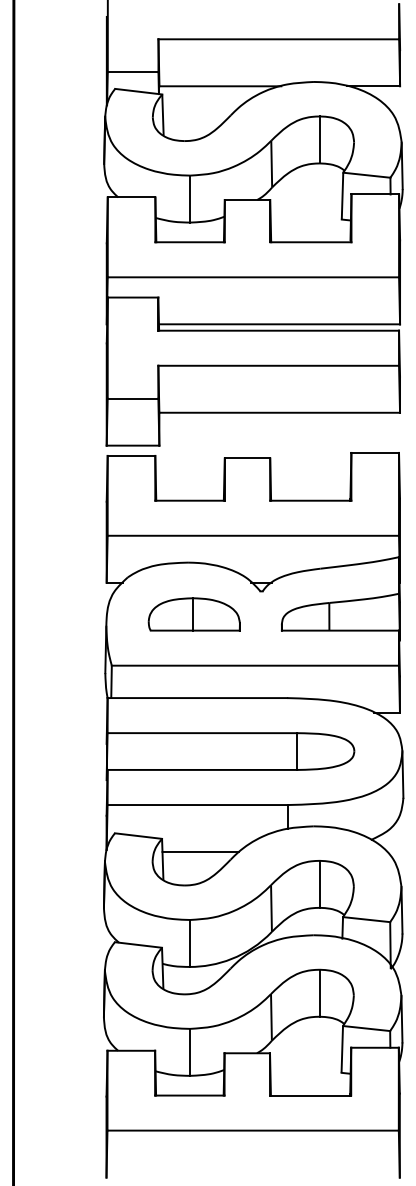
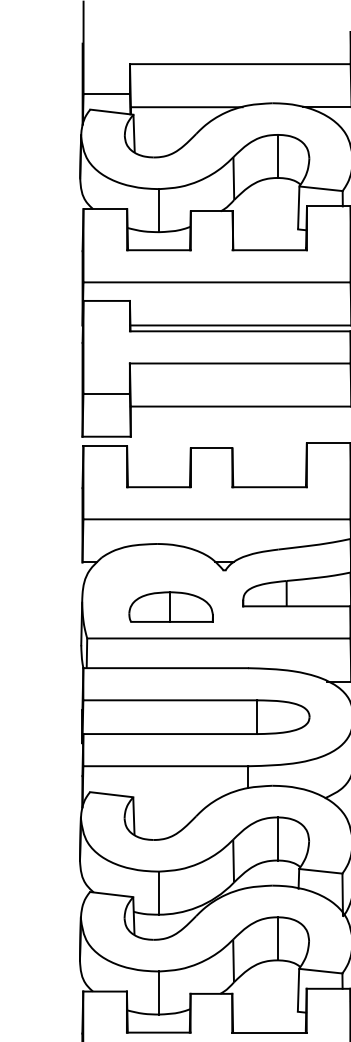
part: (193, 614) -> (170, 607), moved
line: (200, 851) -> (168, 808), removed

